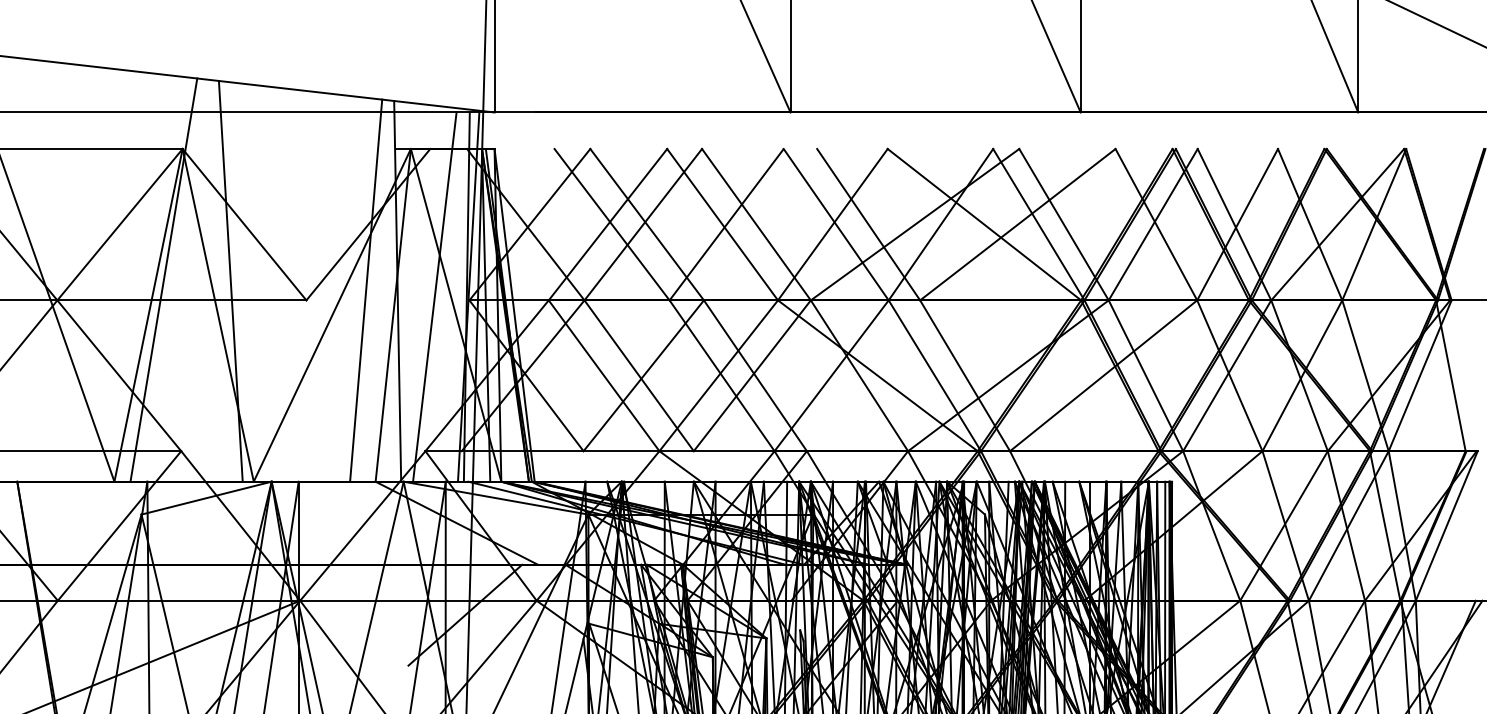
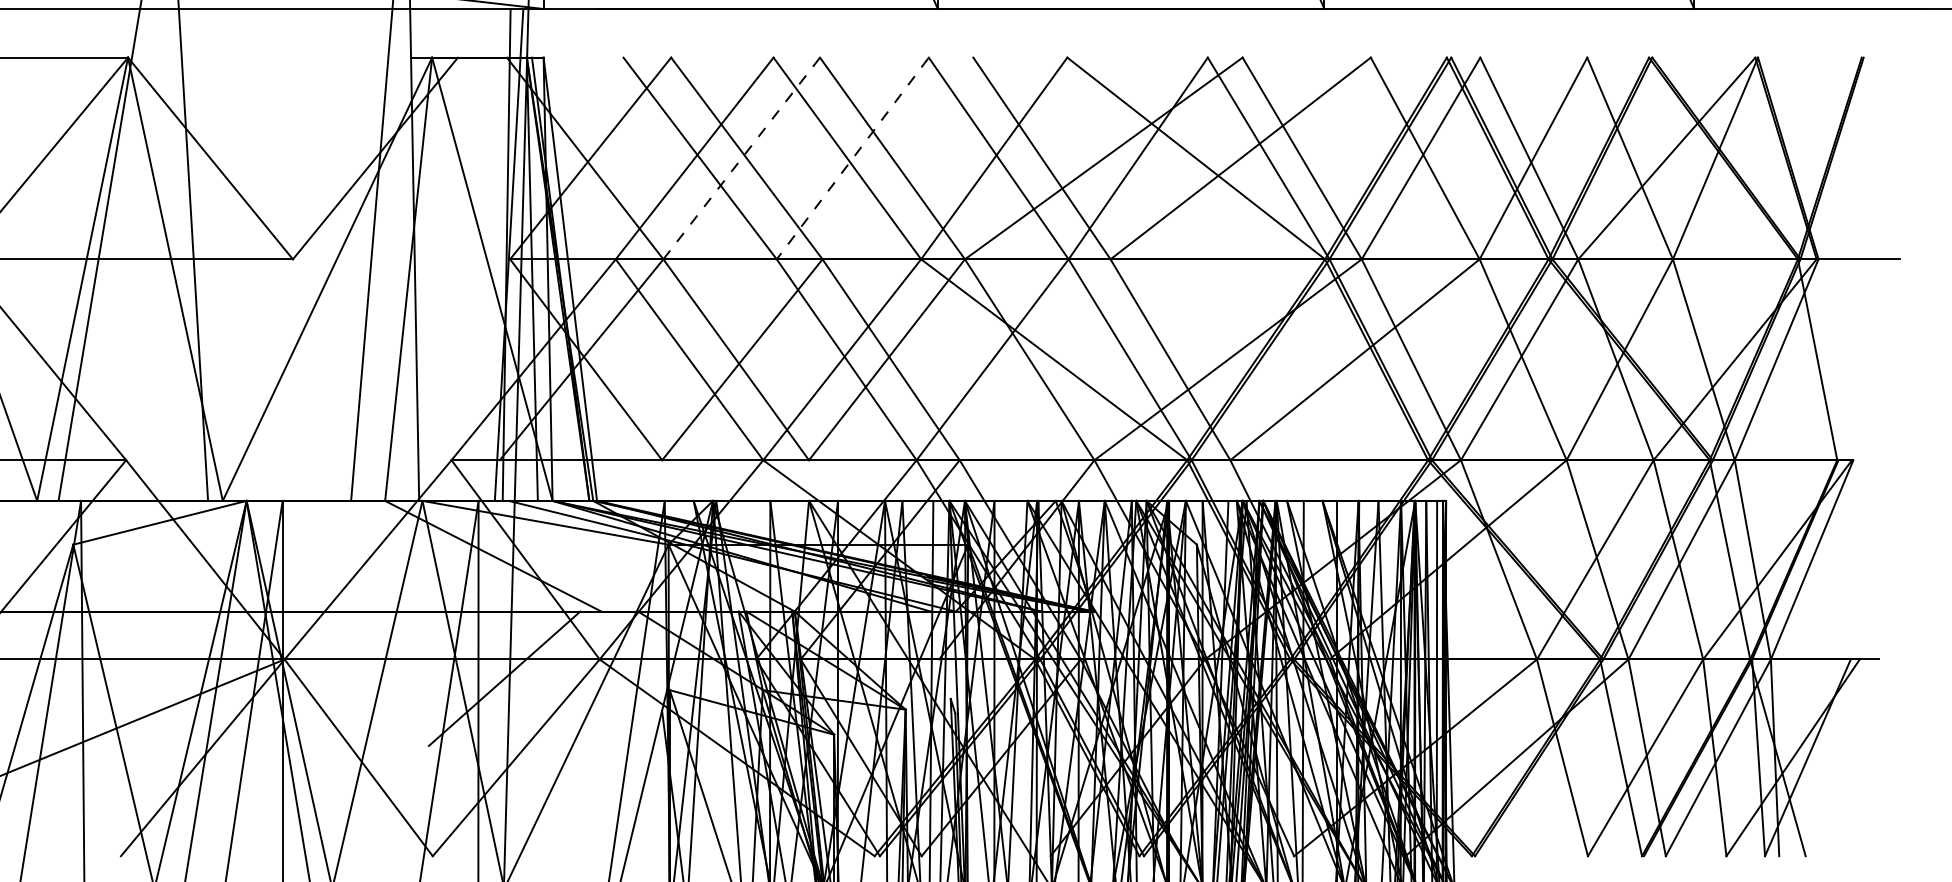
line: (643, 224) -> (741, 158), solid -> dashed
line: (726, 225) -> (852, 159), solid -> dashed
line: (434, 296) -> (463, 254), removed

